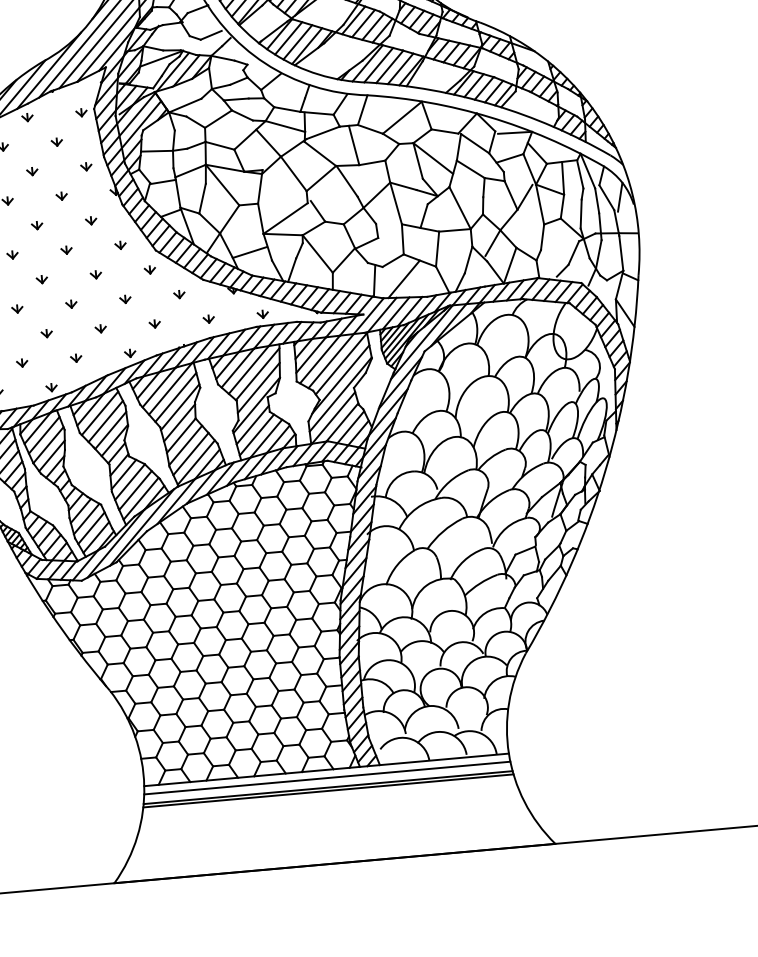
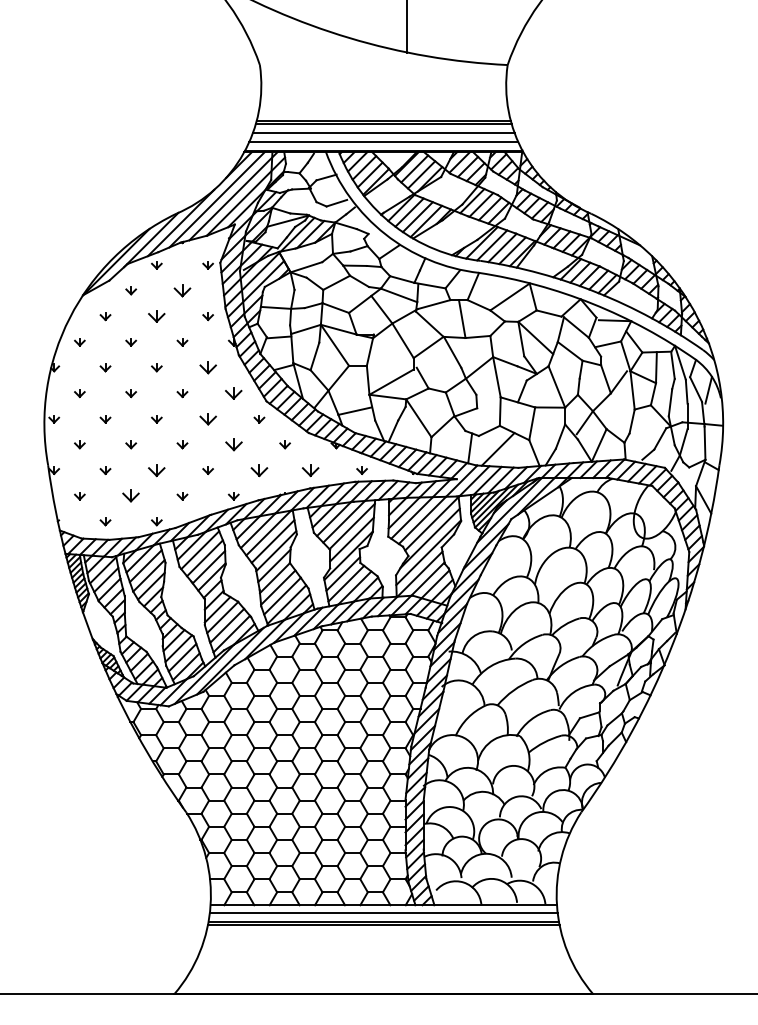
part: (56, 141) -> (182, 290), size x1.6
part: (32, 171) -> (156, 316), size x1.6
part: (90, 220) -> (207, 367), size x1.6
part: (120, 245) -> (233, 393), size x1.6
part: (95, 275) -> (207, 419), size x1.6
part: (125, 299) -> (233, 444), size x1.6
part: (208, 319) -> (310, 470), size x1.6
part: (154, 323) -> (259, 470), size x1.6
part: (46, 333) -> (156, 470), size x1.6
part: (22, 363) -> (131, 496), size x1.6

